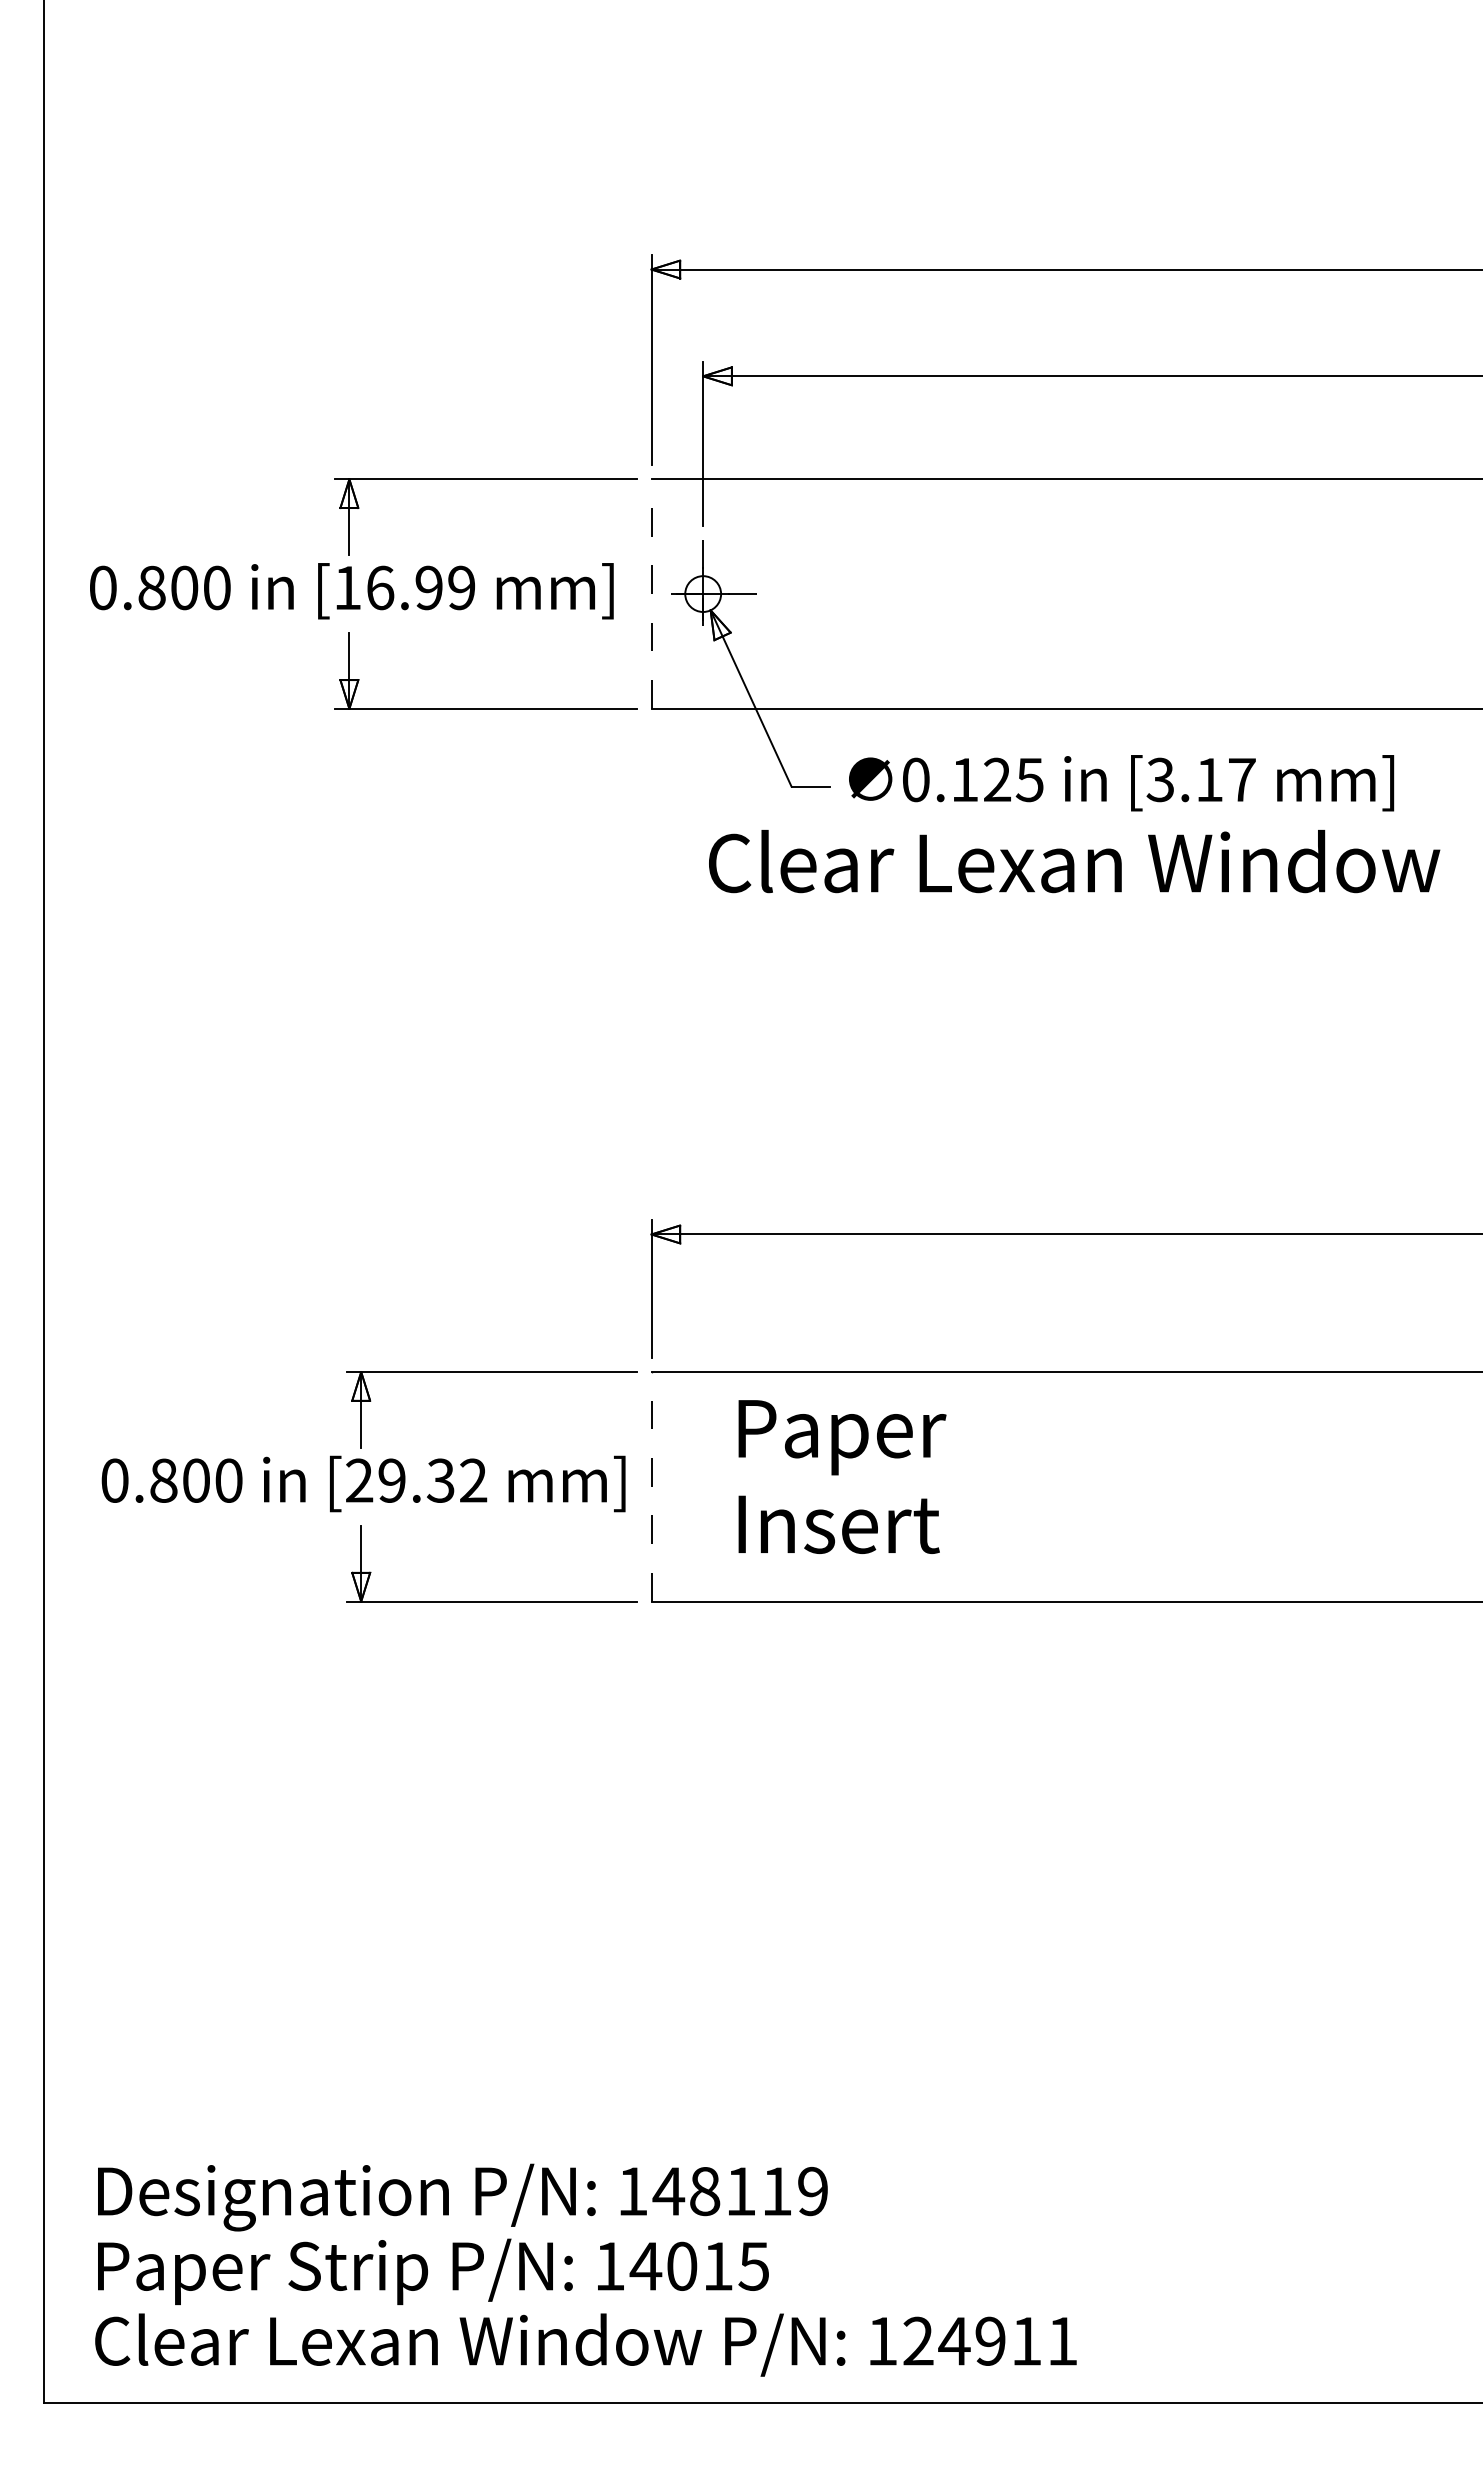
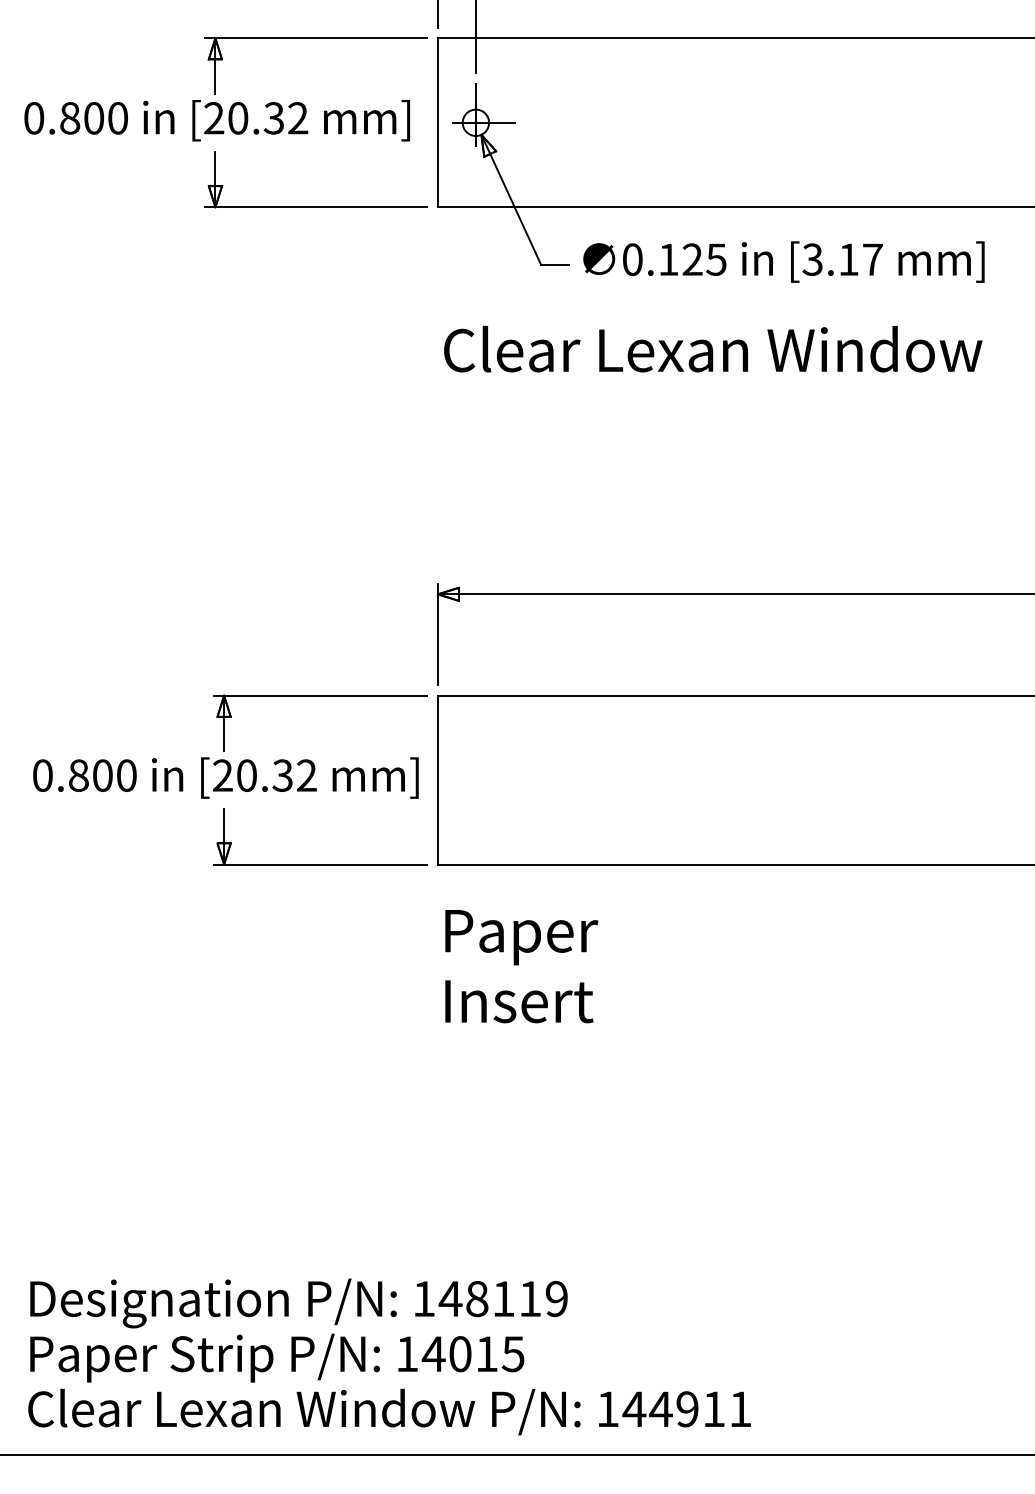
text: (404, 587) -> (256, 117), [16.99 -> [20.32
line: (651, 594) -> (437, 123), dashed -> solid
text: (1074, 861) -> (713, 349), moved
text: (842, 1476) -> (521, 966), moved
text: (391, 1480) -> (246, 775), [29.32 -> [20.32
line: (651, 1486) -> (437, 779), dashed -> solid
text: (918, 2340) -> (634, 1408), 124911 -> 144911

